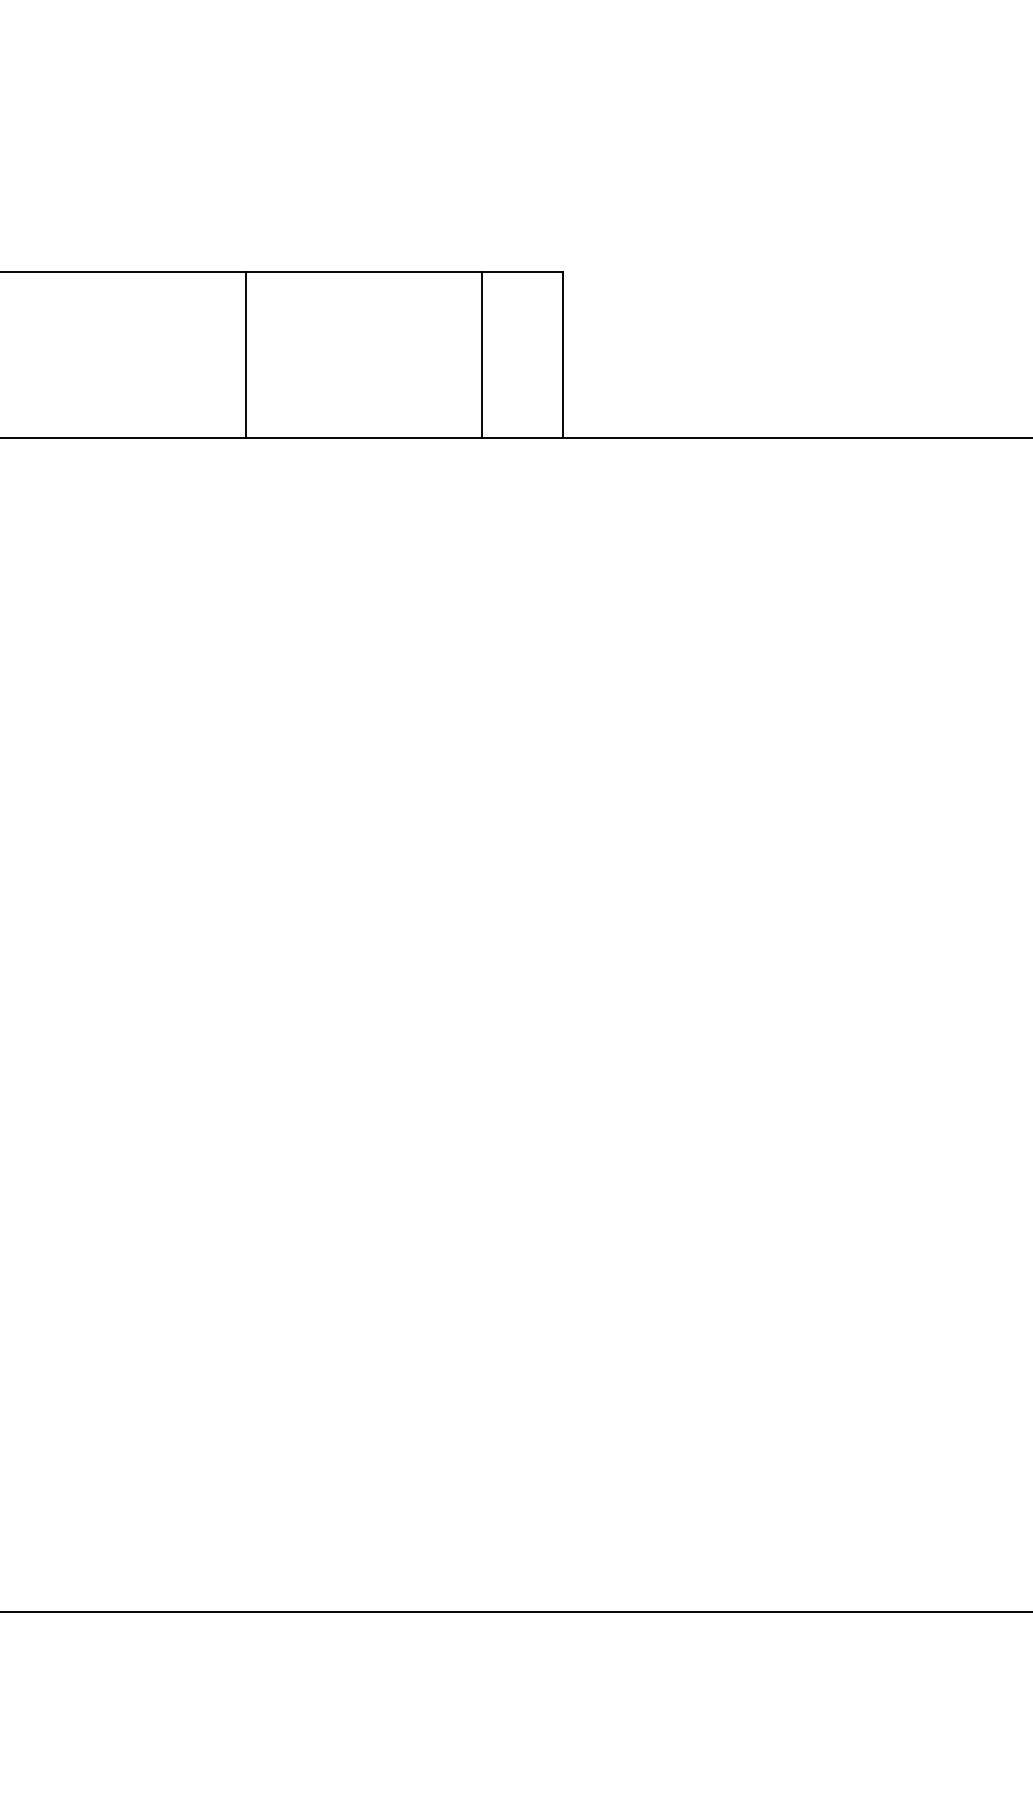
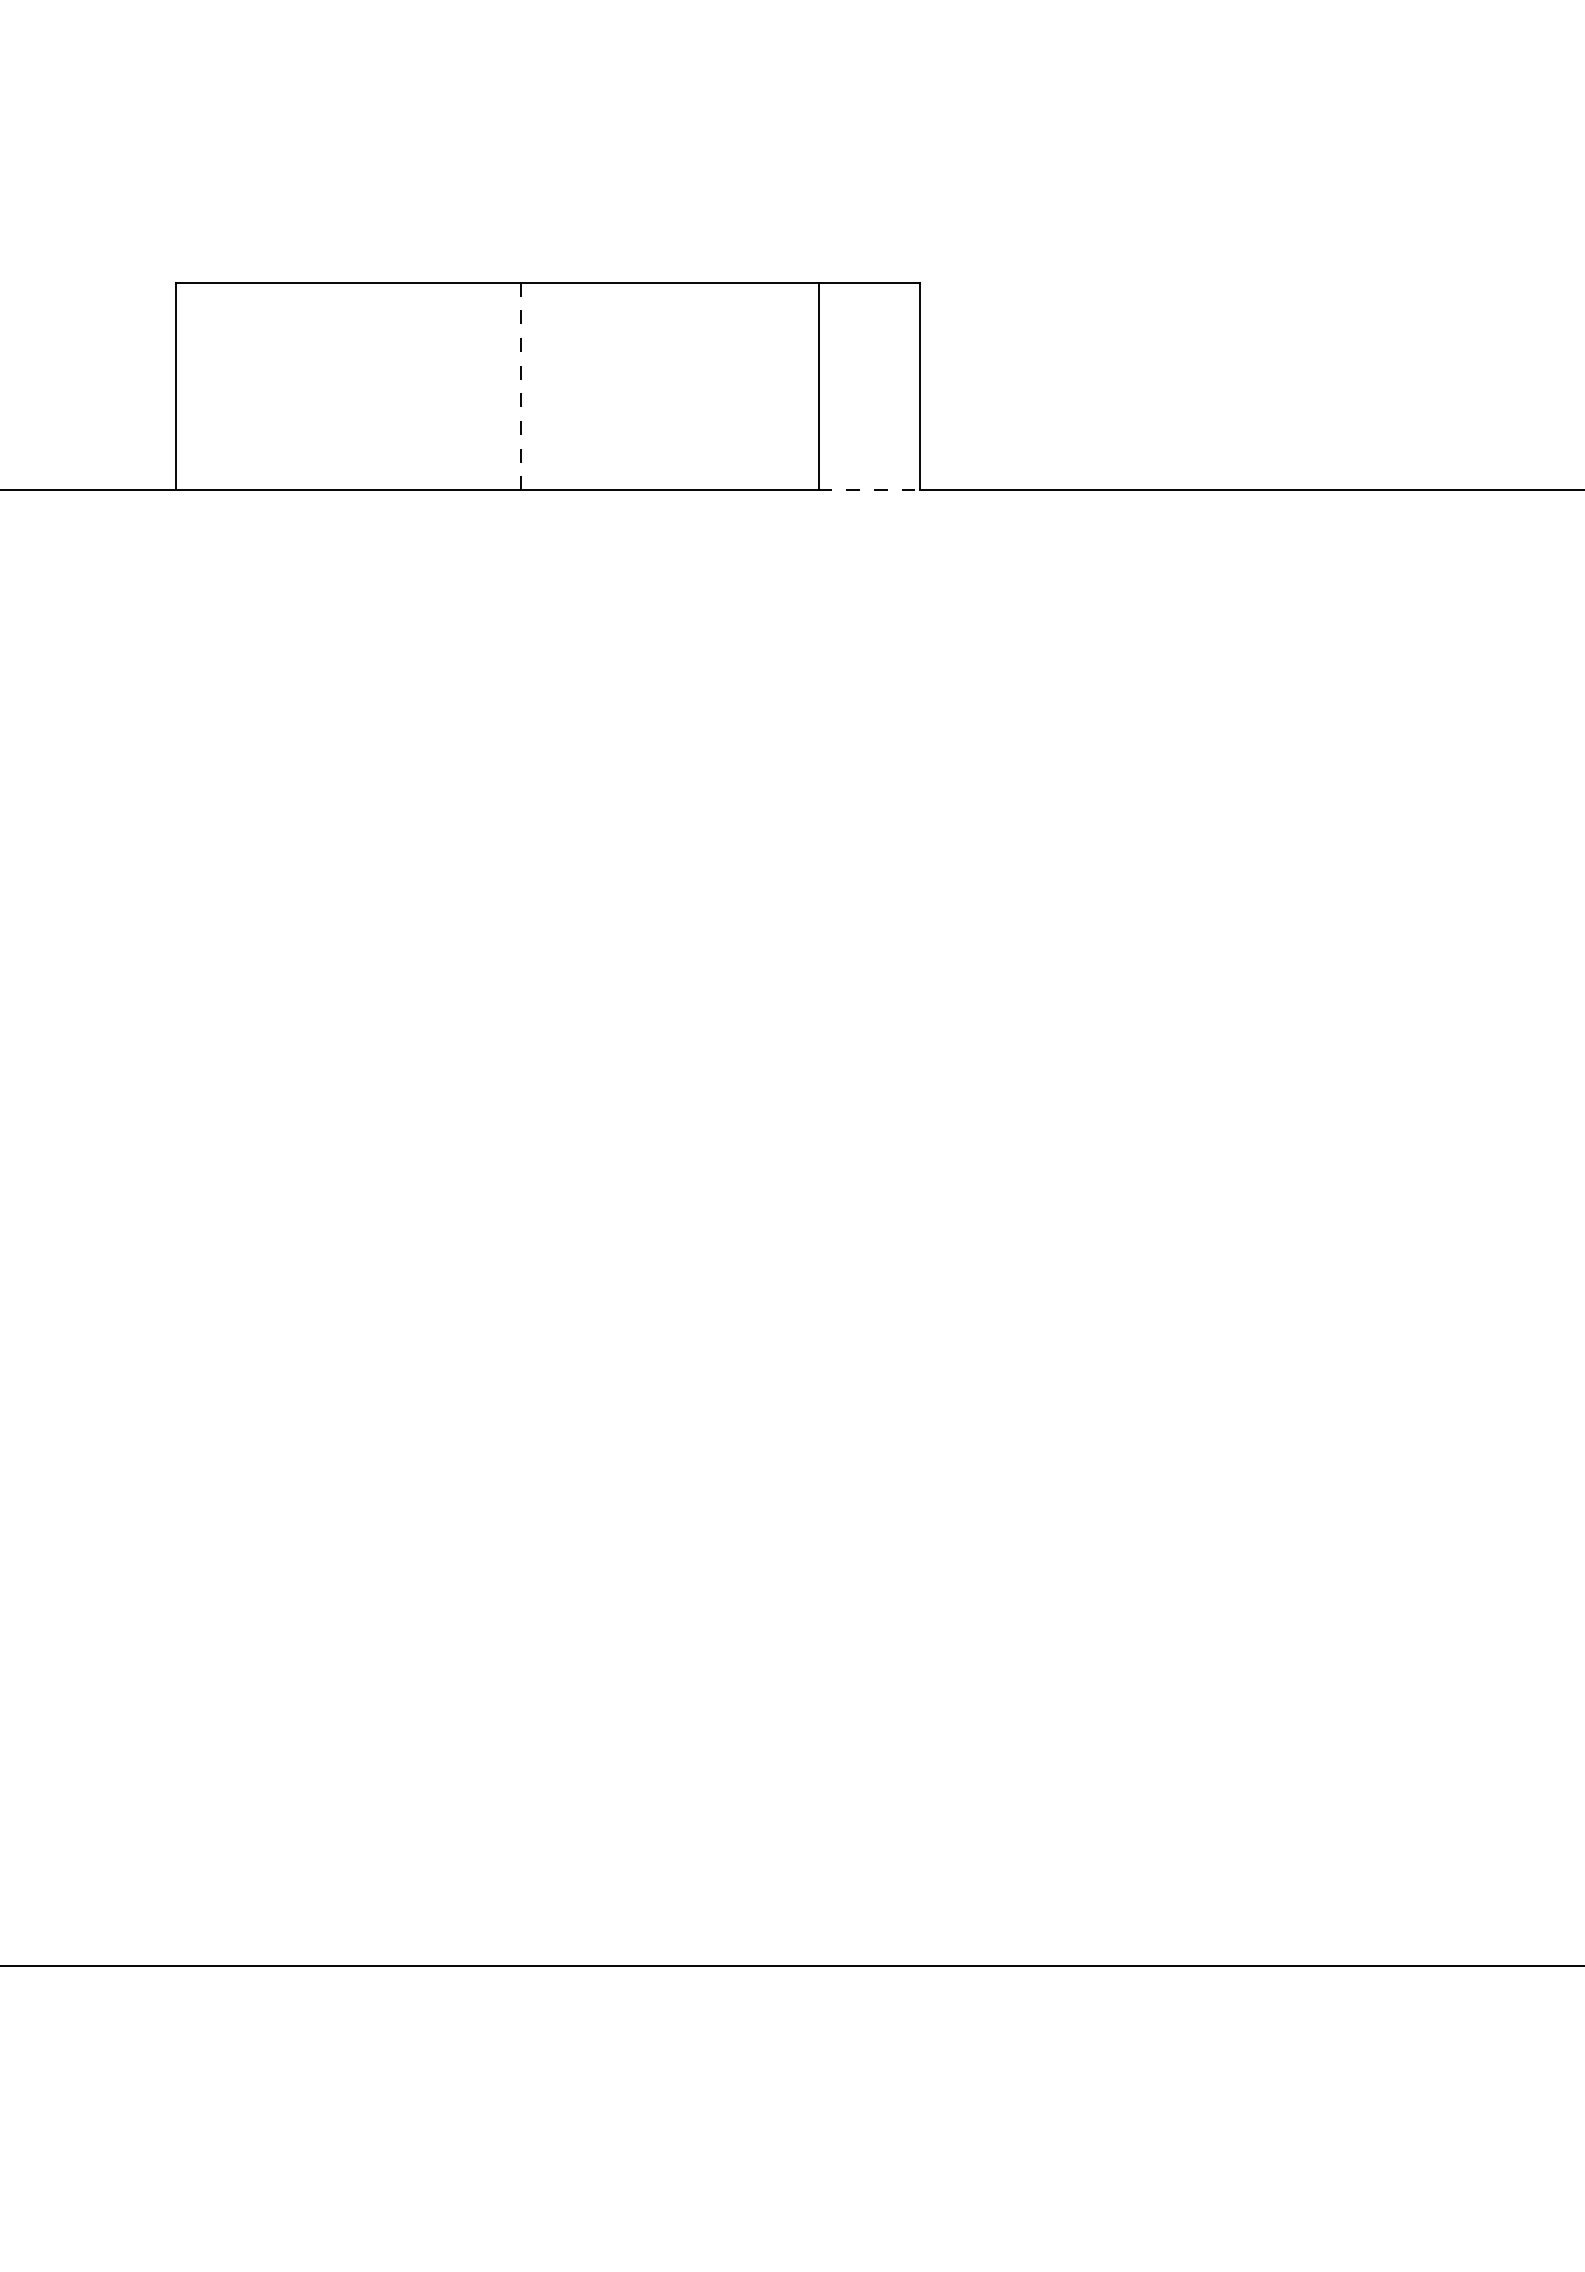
line: (245, 355) -> (521, 386), solid -> dashed
line: (522, 437) -> (869, 490), solid -> dashed

